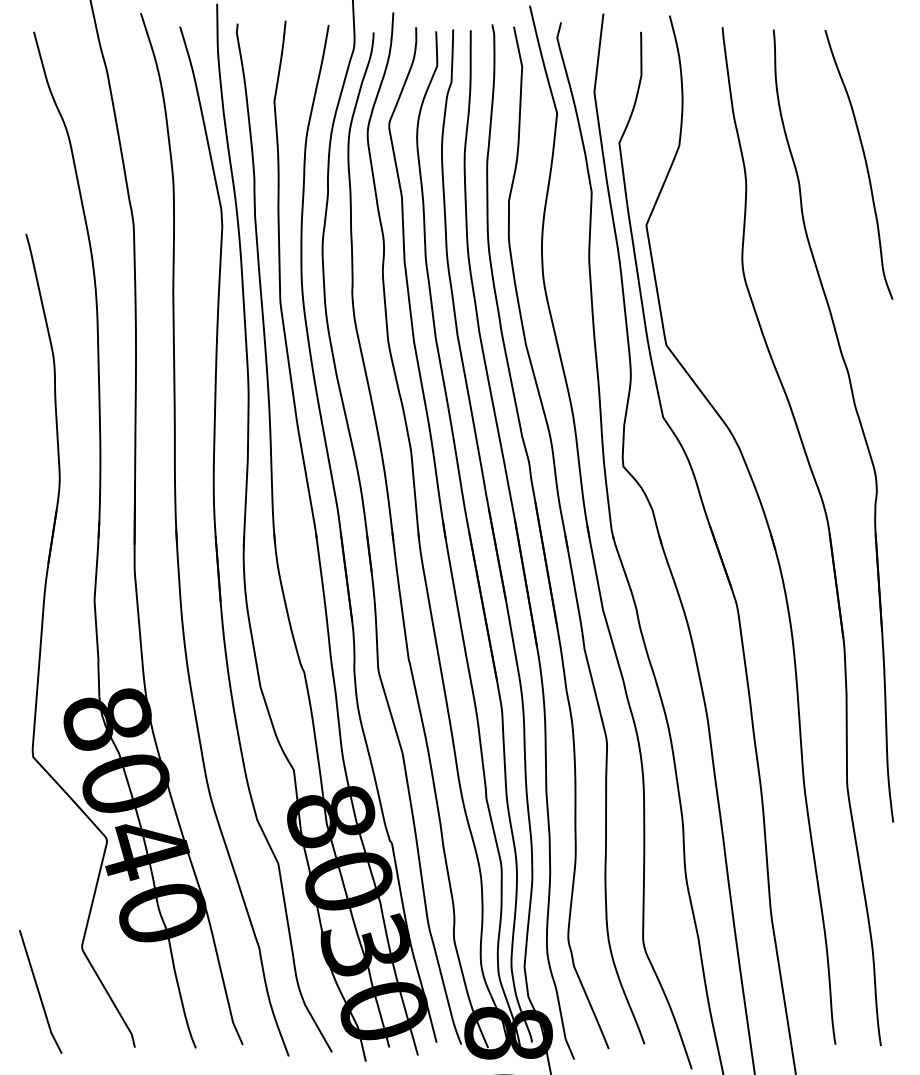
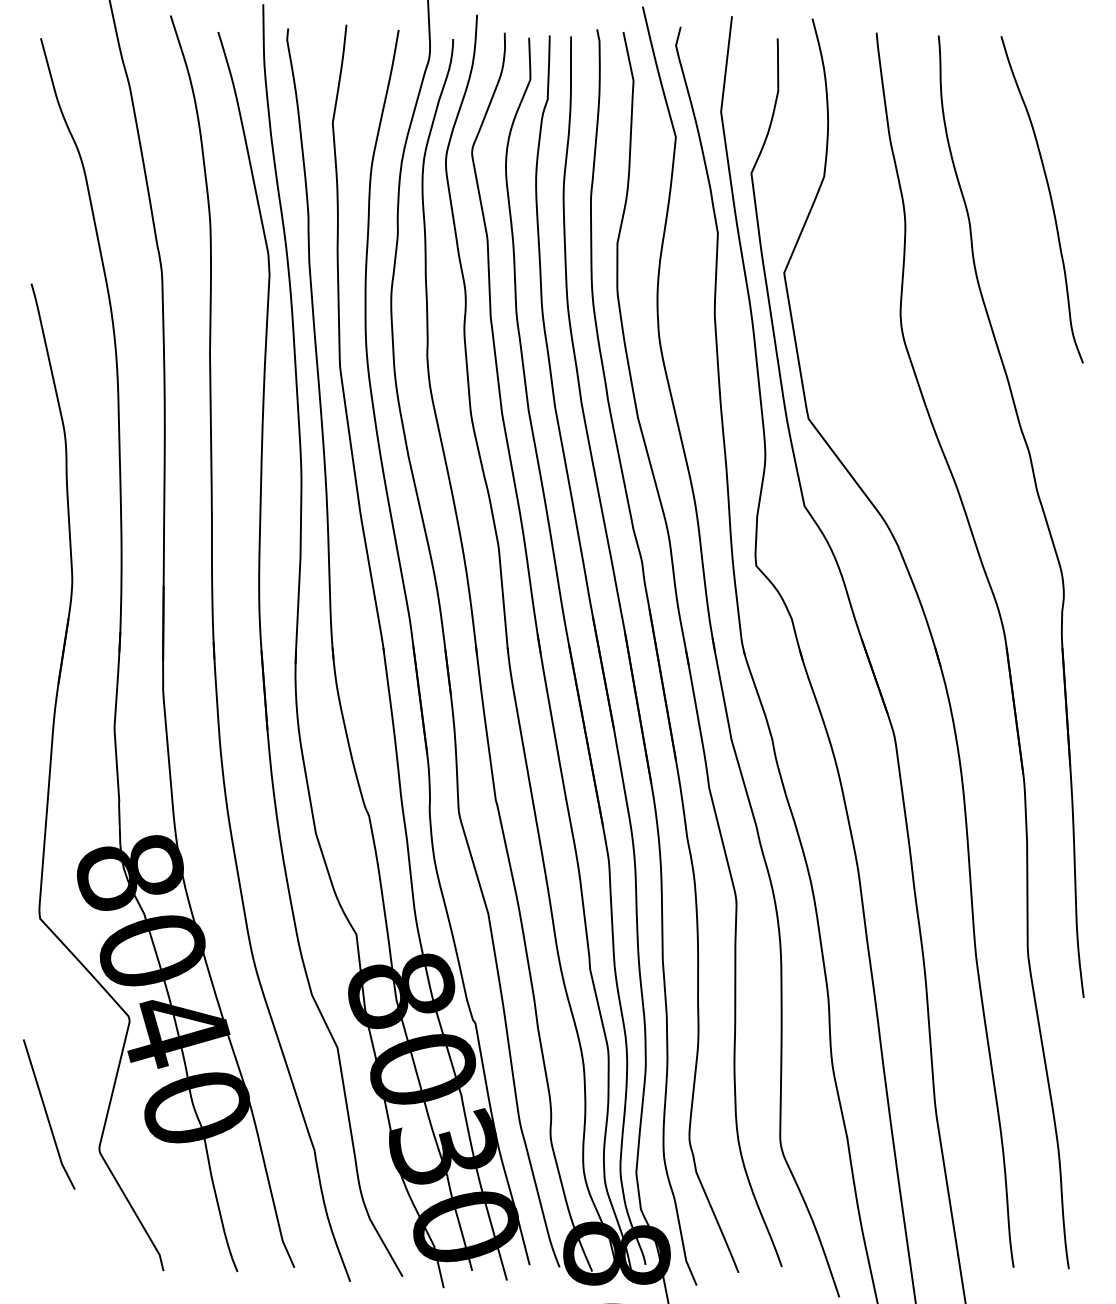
line: (39, 991) -> (47, 1114), moved

